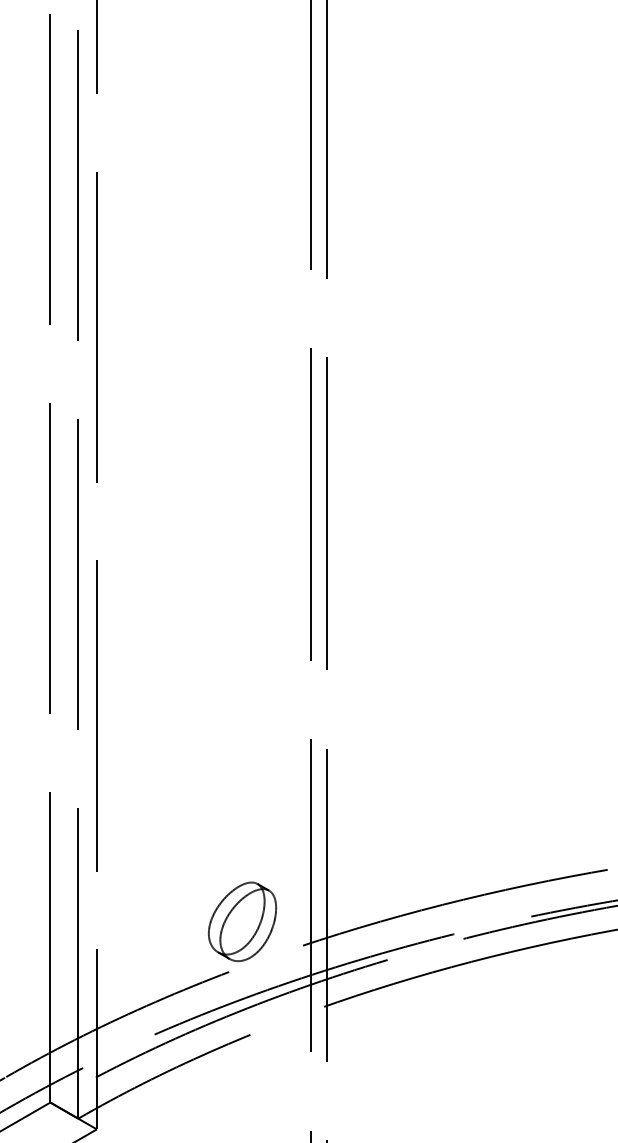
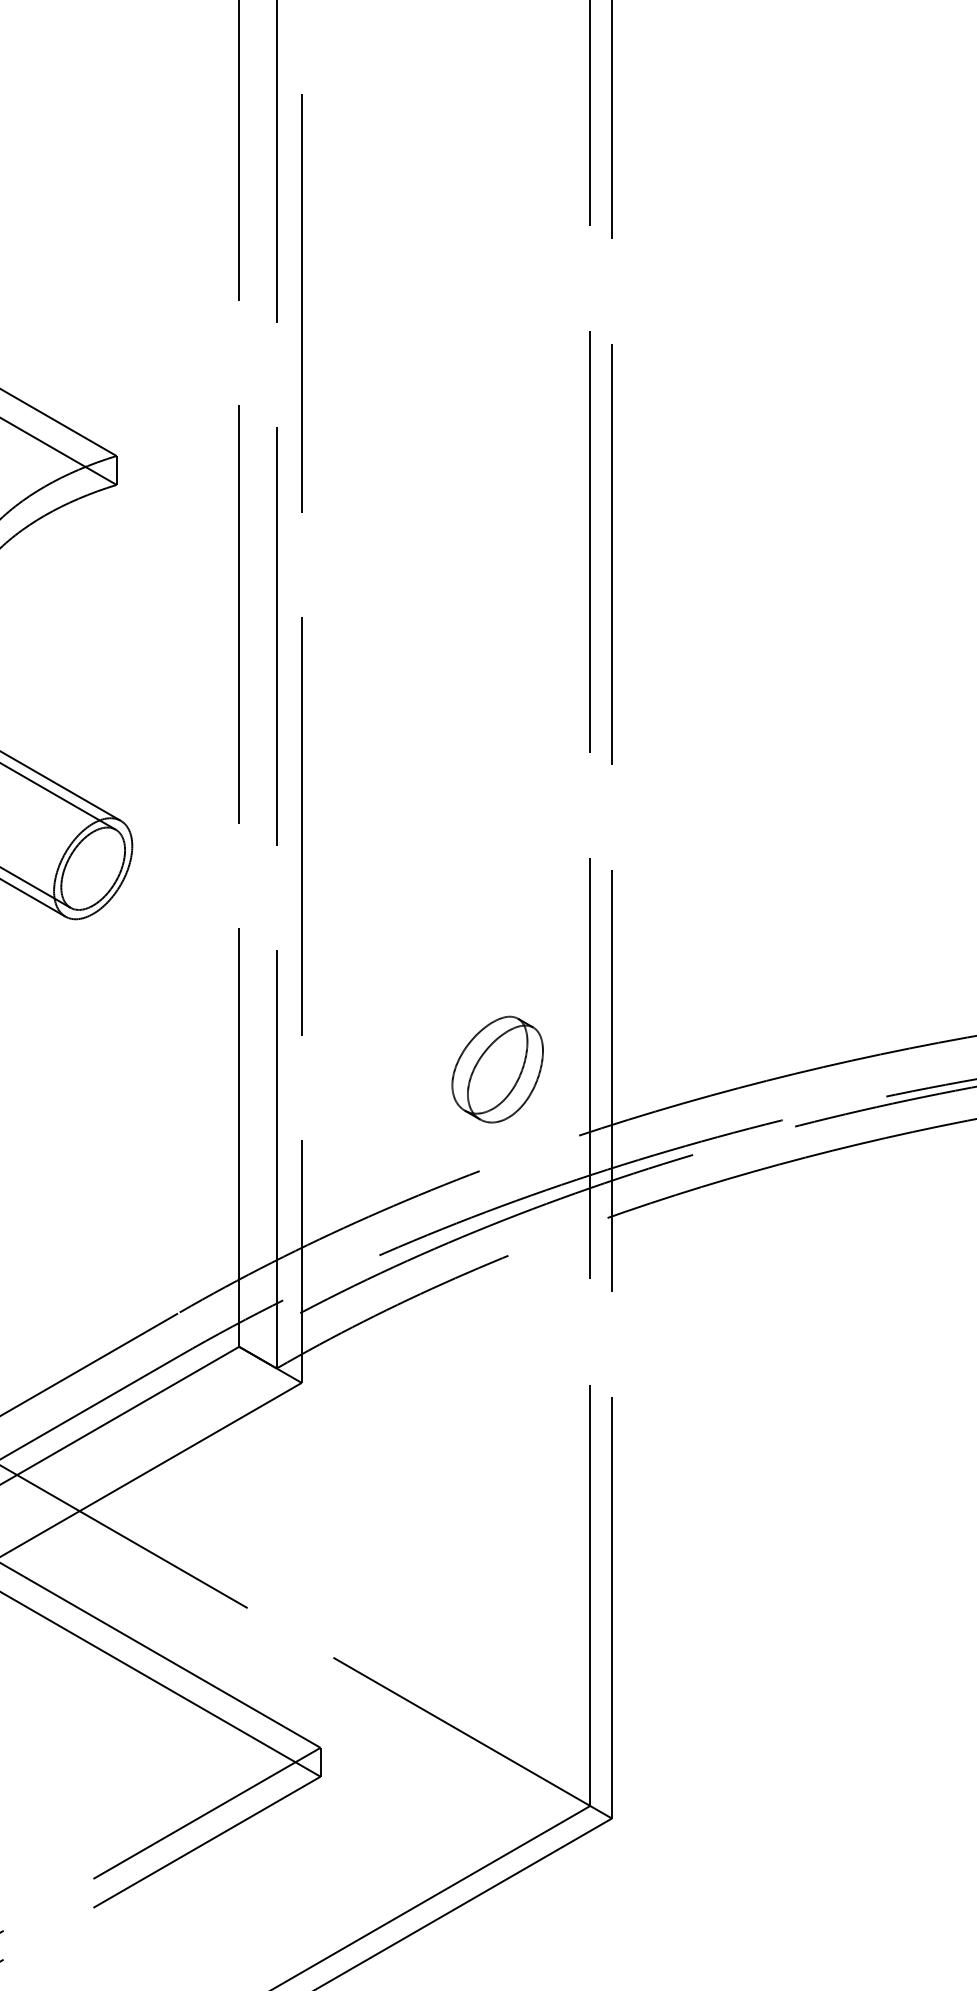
part: (242, 921) -> (497, 1069), moved

